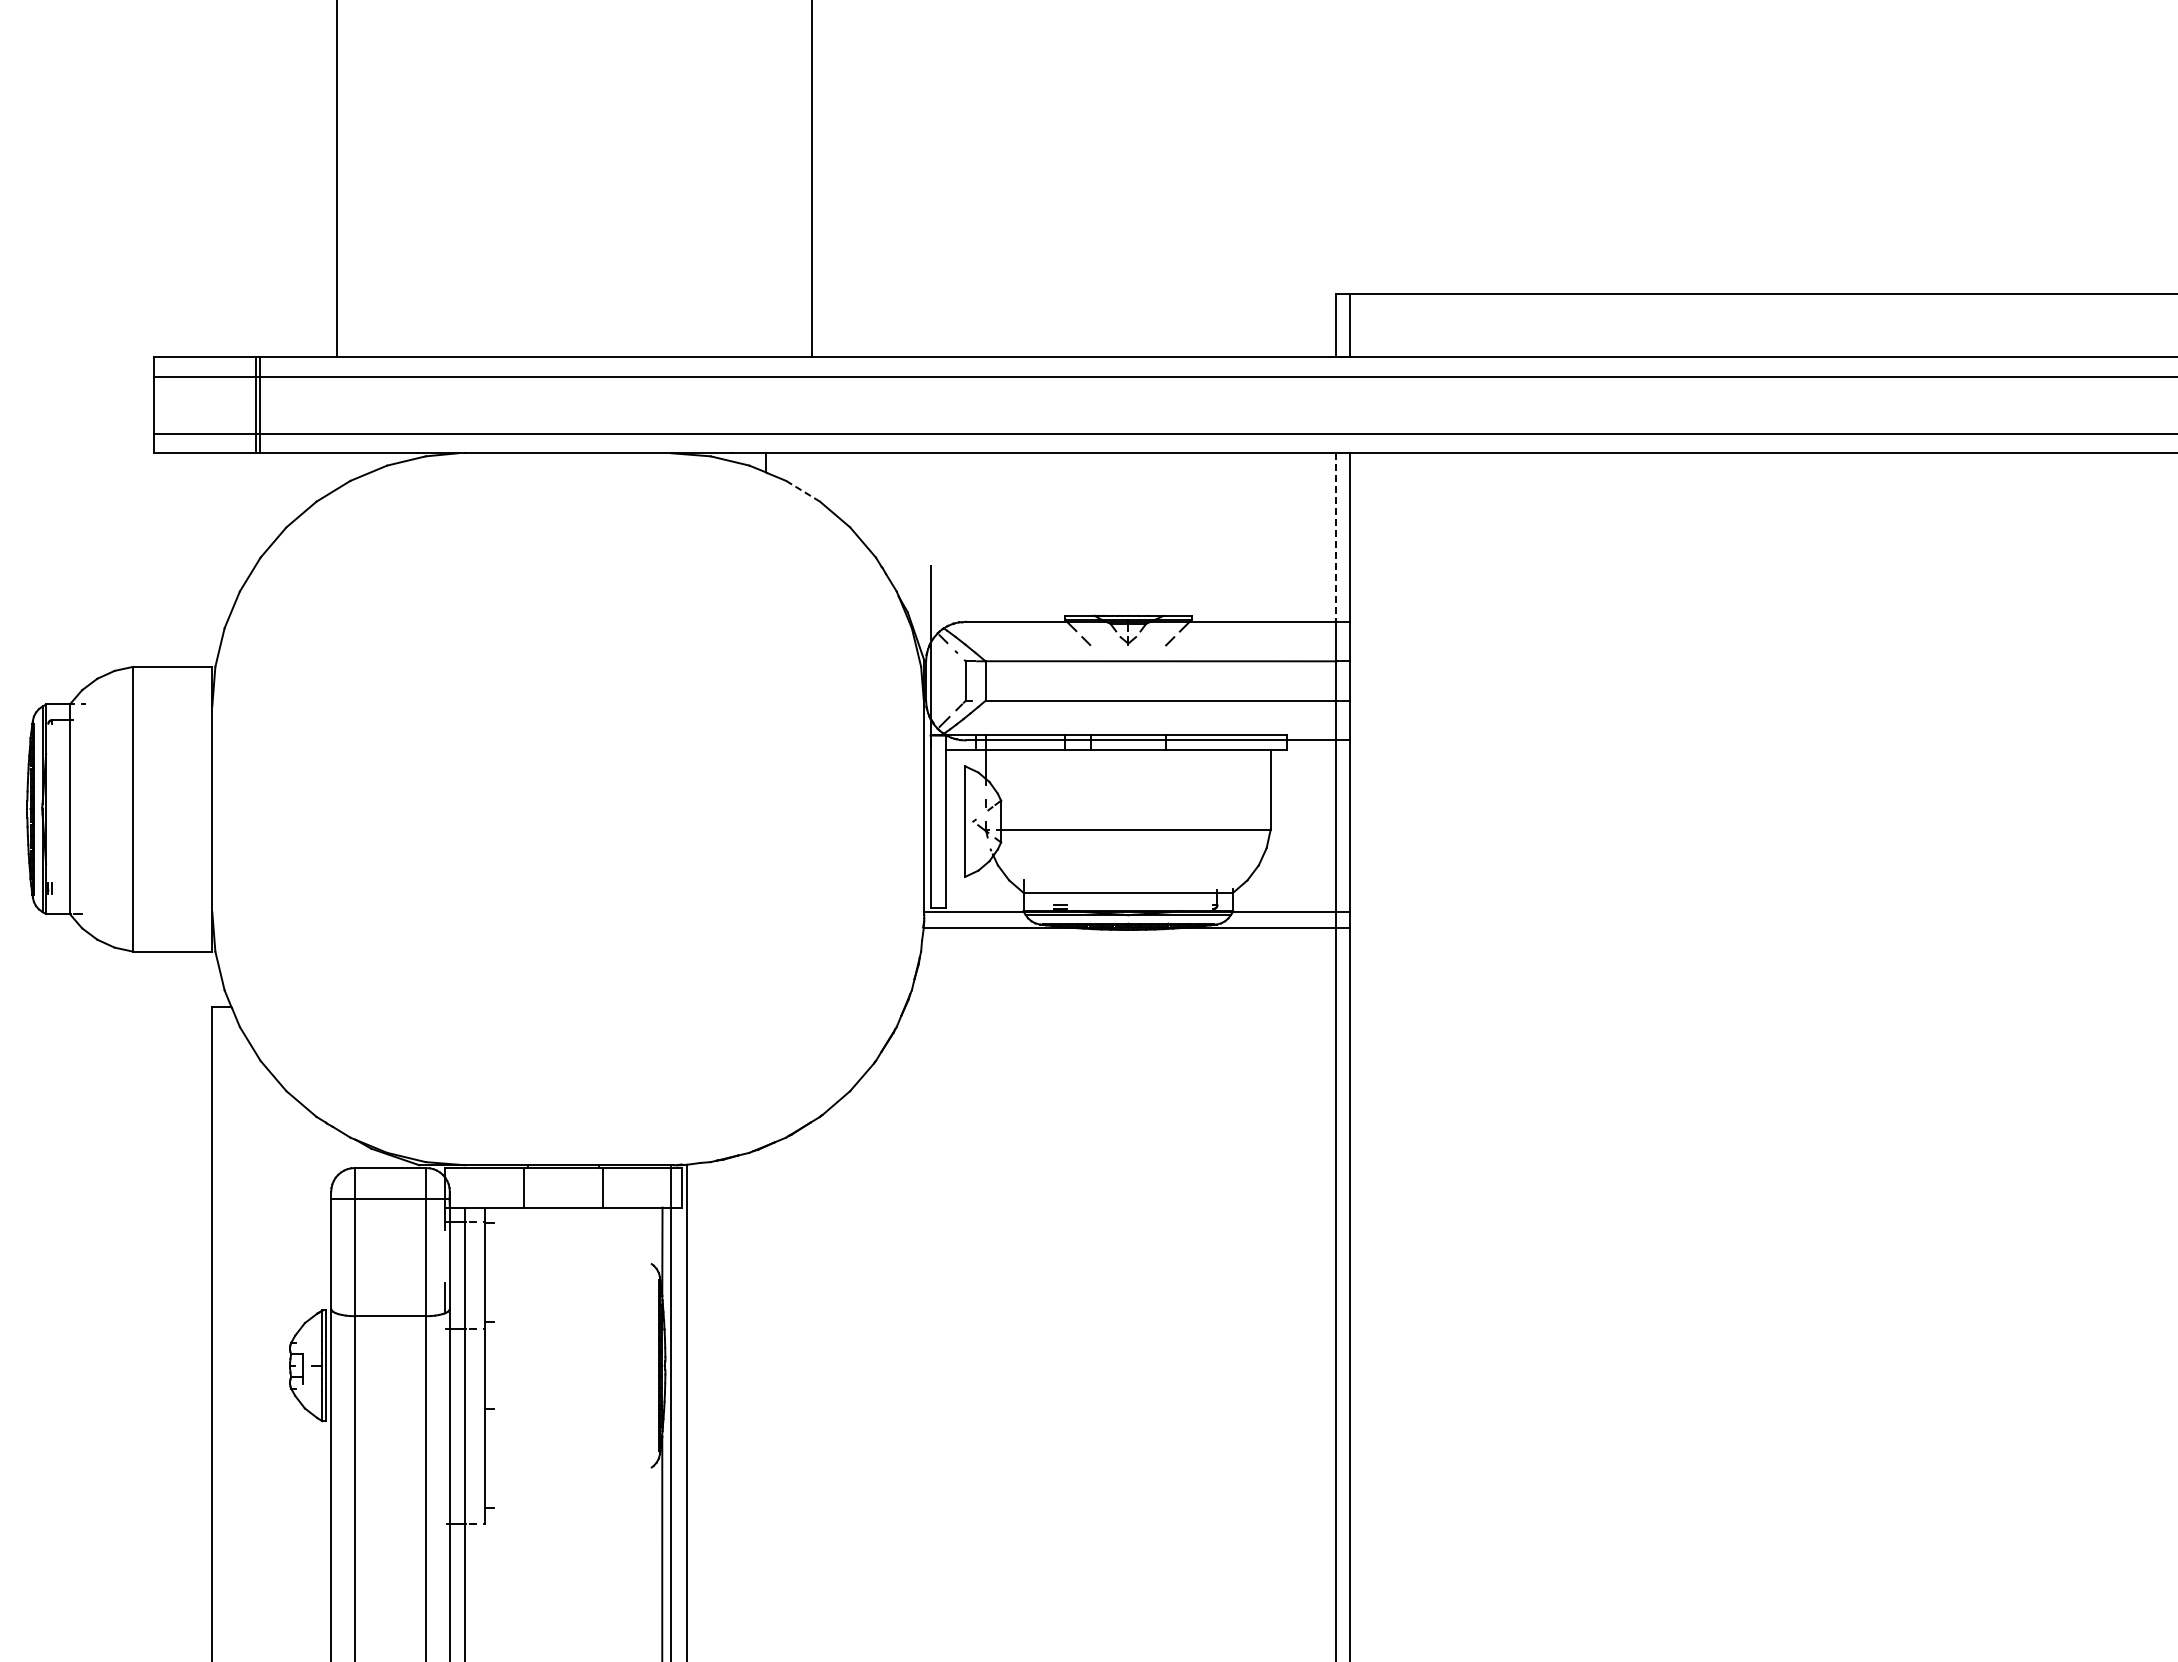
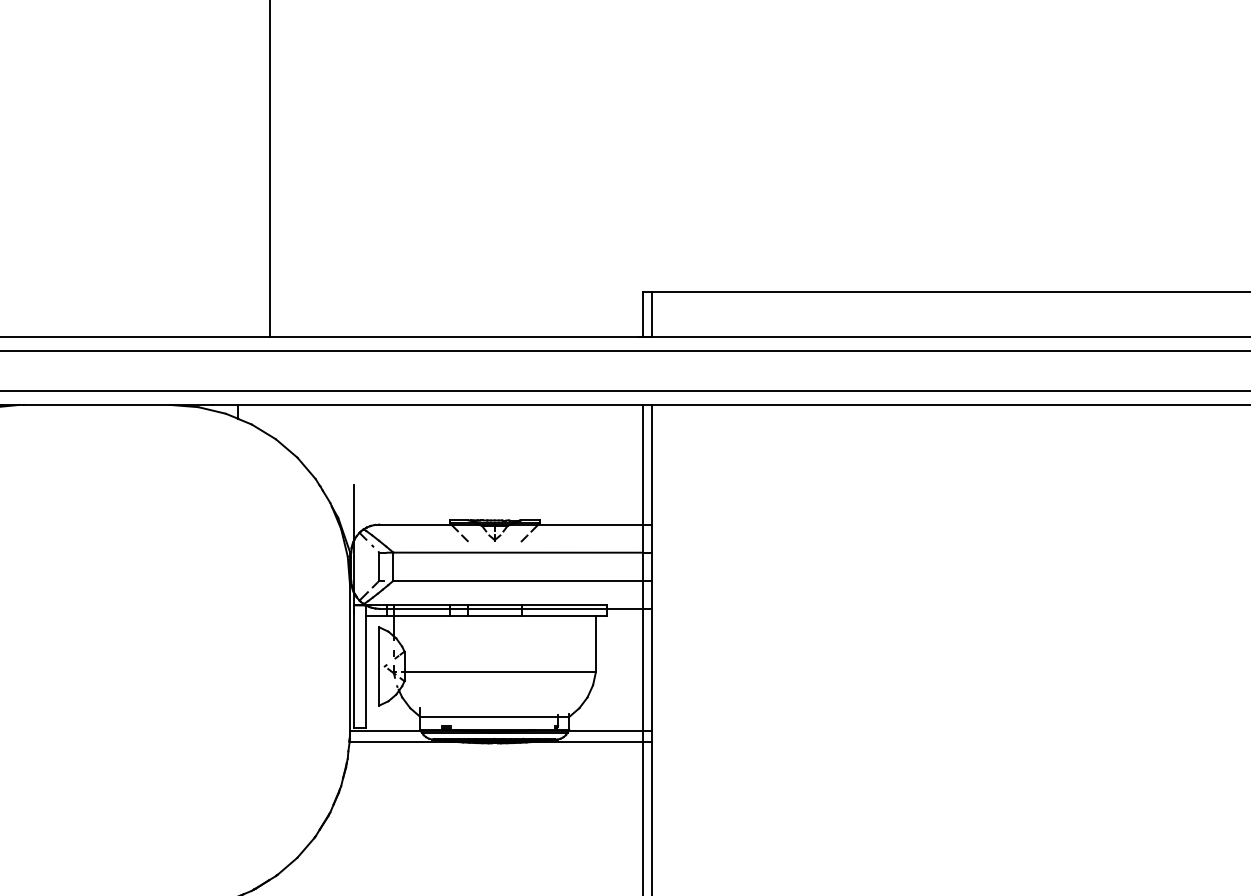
line: (803, 491) -> (264, 432), dashed -> solid
line: (1336, 538) -> (642, 465), dashed -> solid

